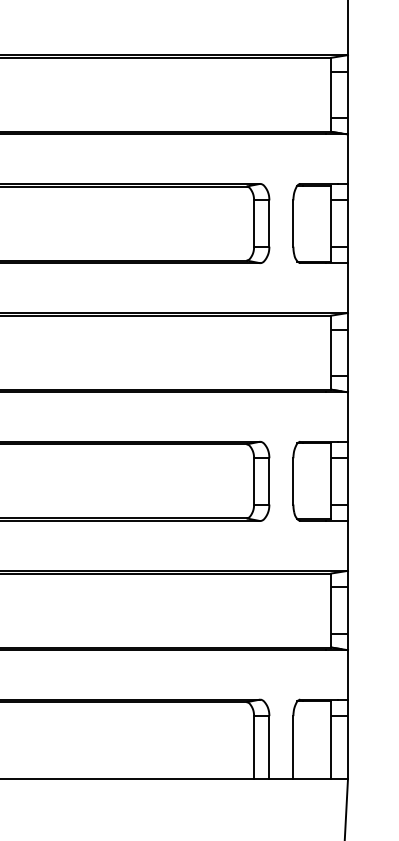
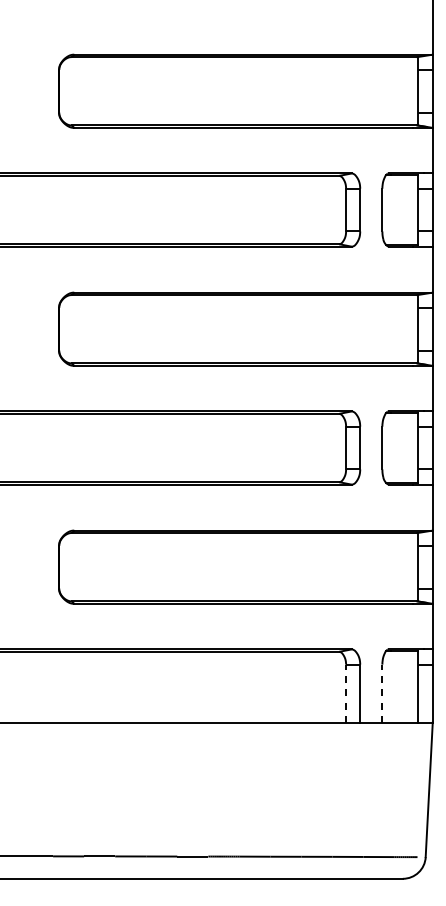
line: (254, 747) -> (346, 693), solid -> dashed
line: (293, 747) -> (382, 693), solid -> dashed

